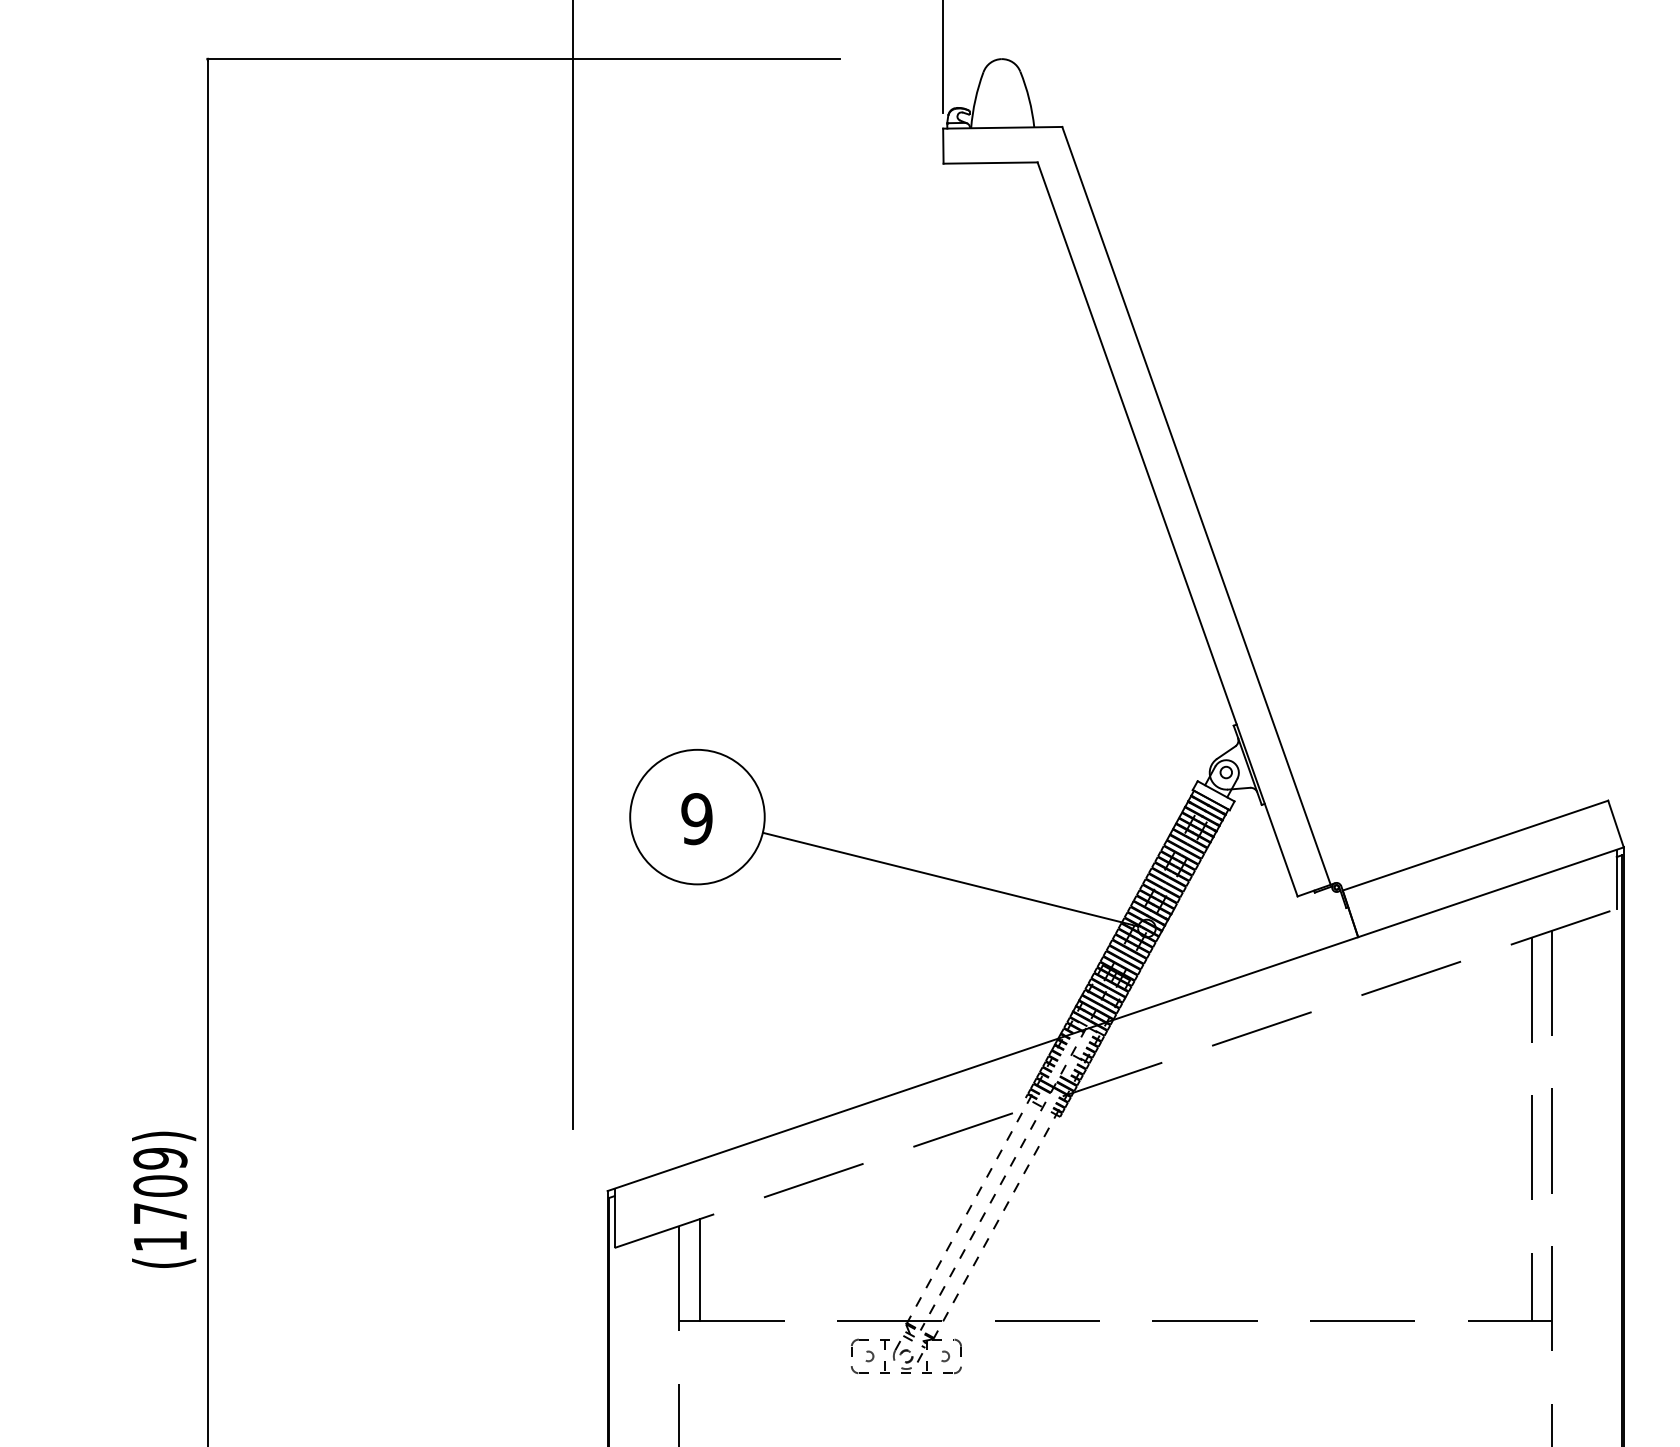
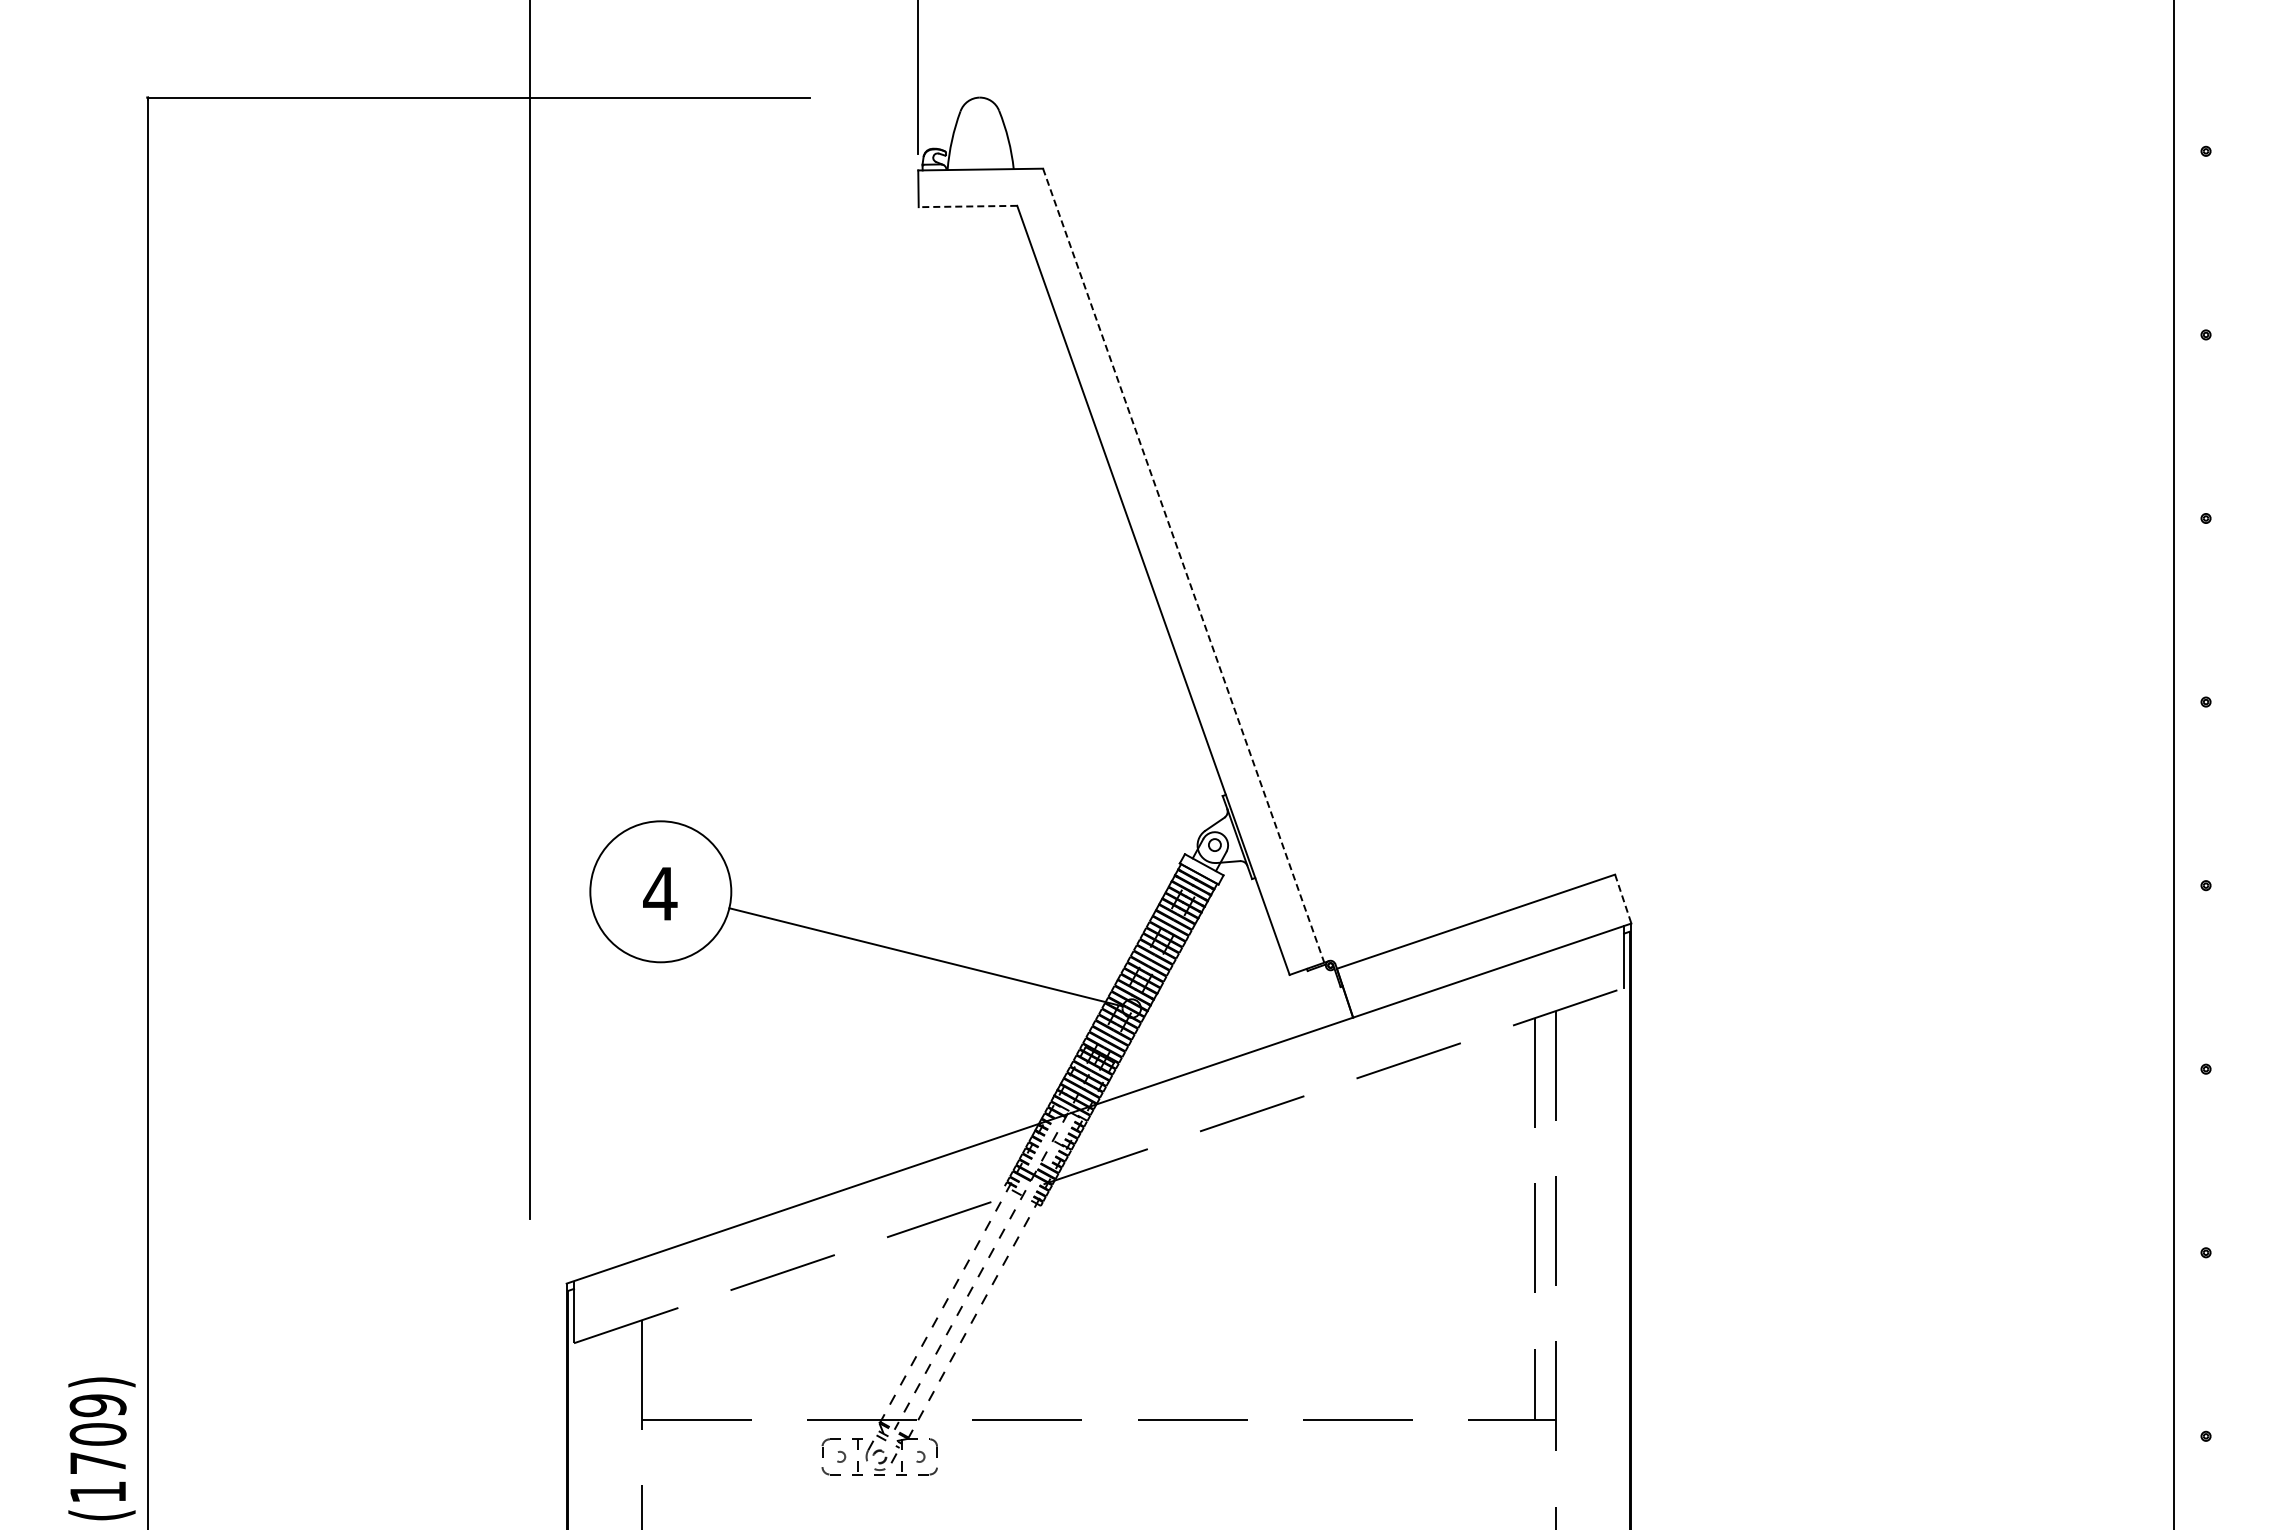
line: (990, 163) -> (967, 206), solid -> dashed
line: (1196, 506) -> (1183, 566), solid -> dashed
text: (697, 818) -> (660, 893), 9 -> 4
line: (1616, 824) -> (1623, 899), solid -> dashed
text: (163, 1199) -> (101, 1448), moved
line: (700, 1270) -> (663, 1366), removed

